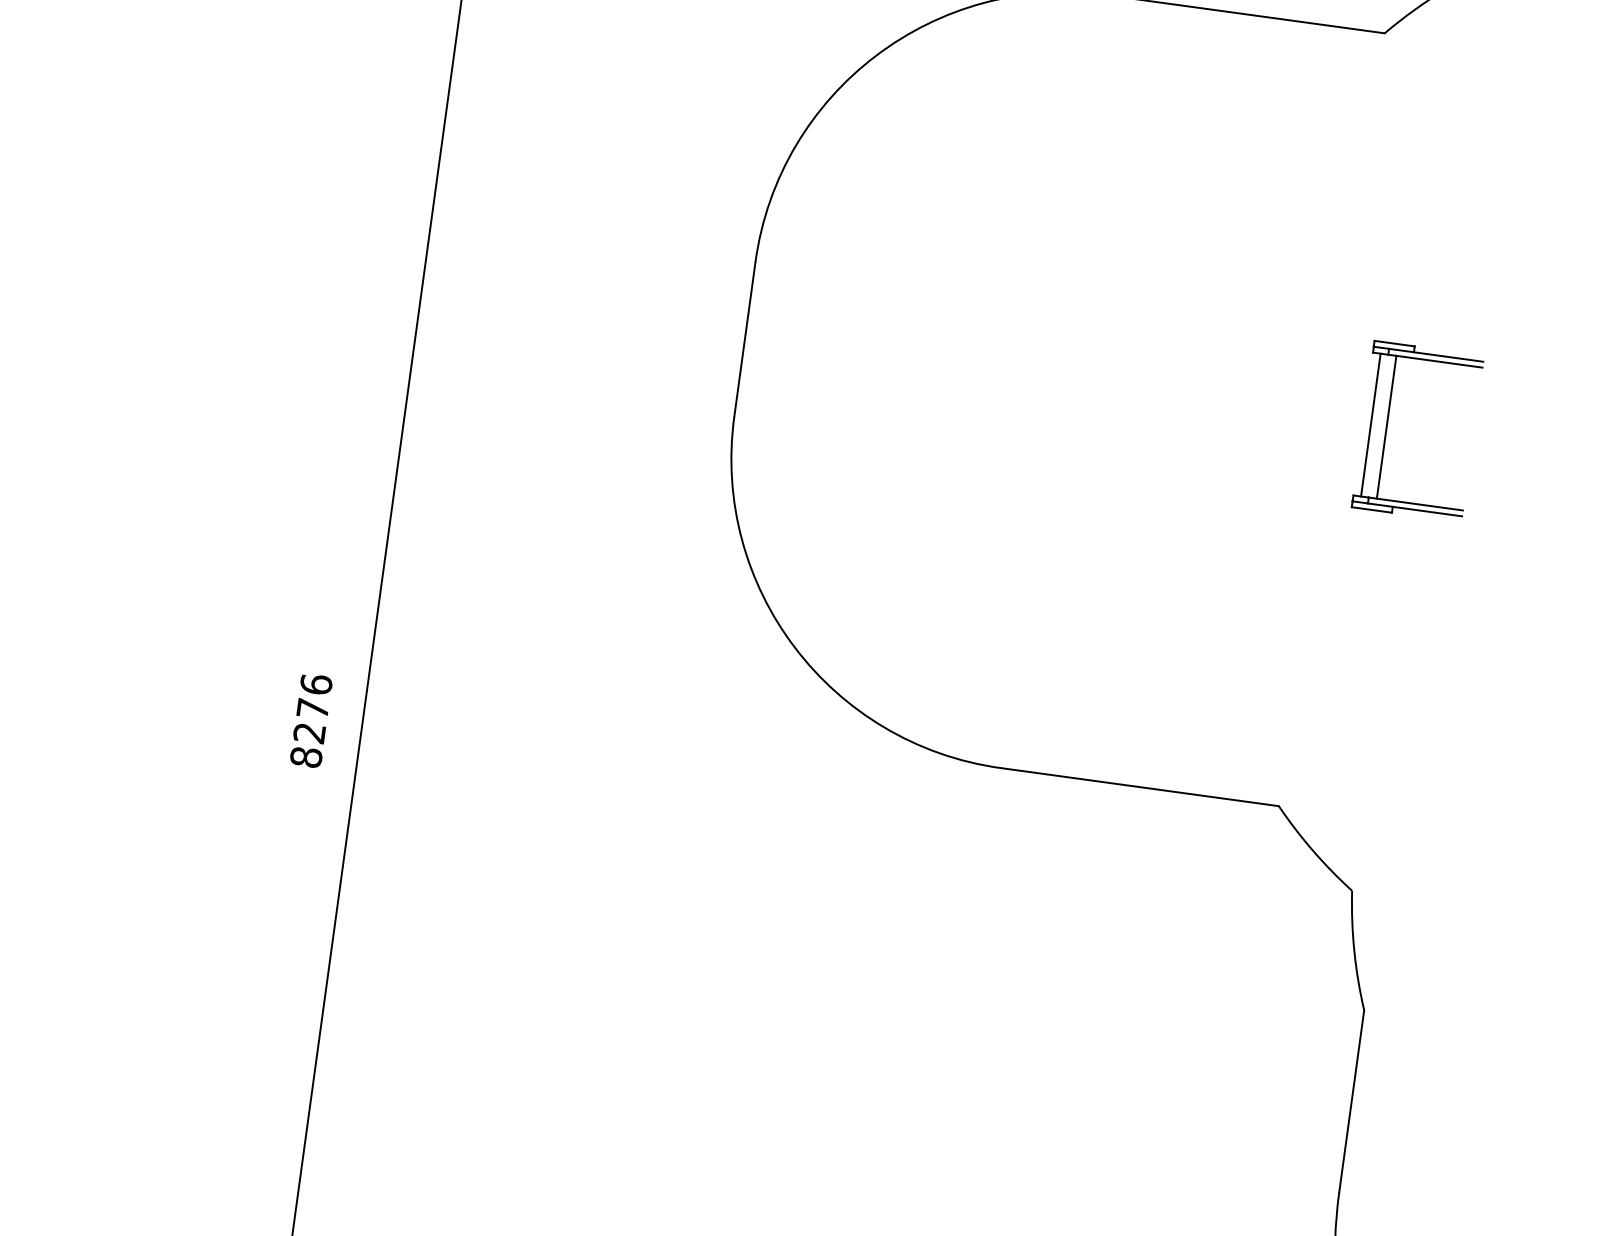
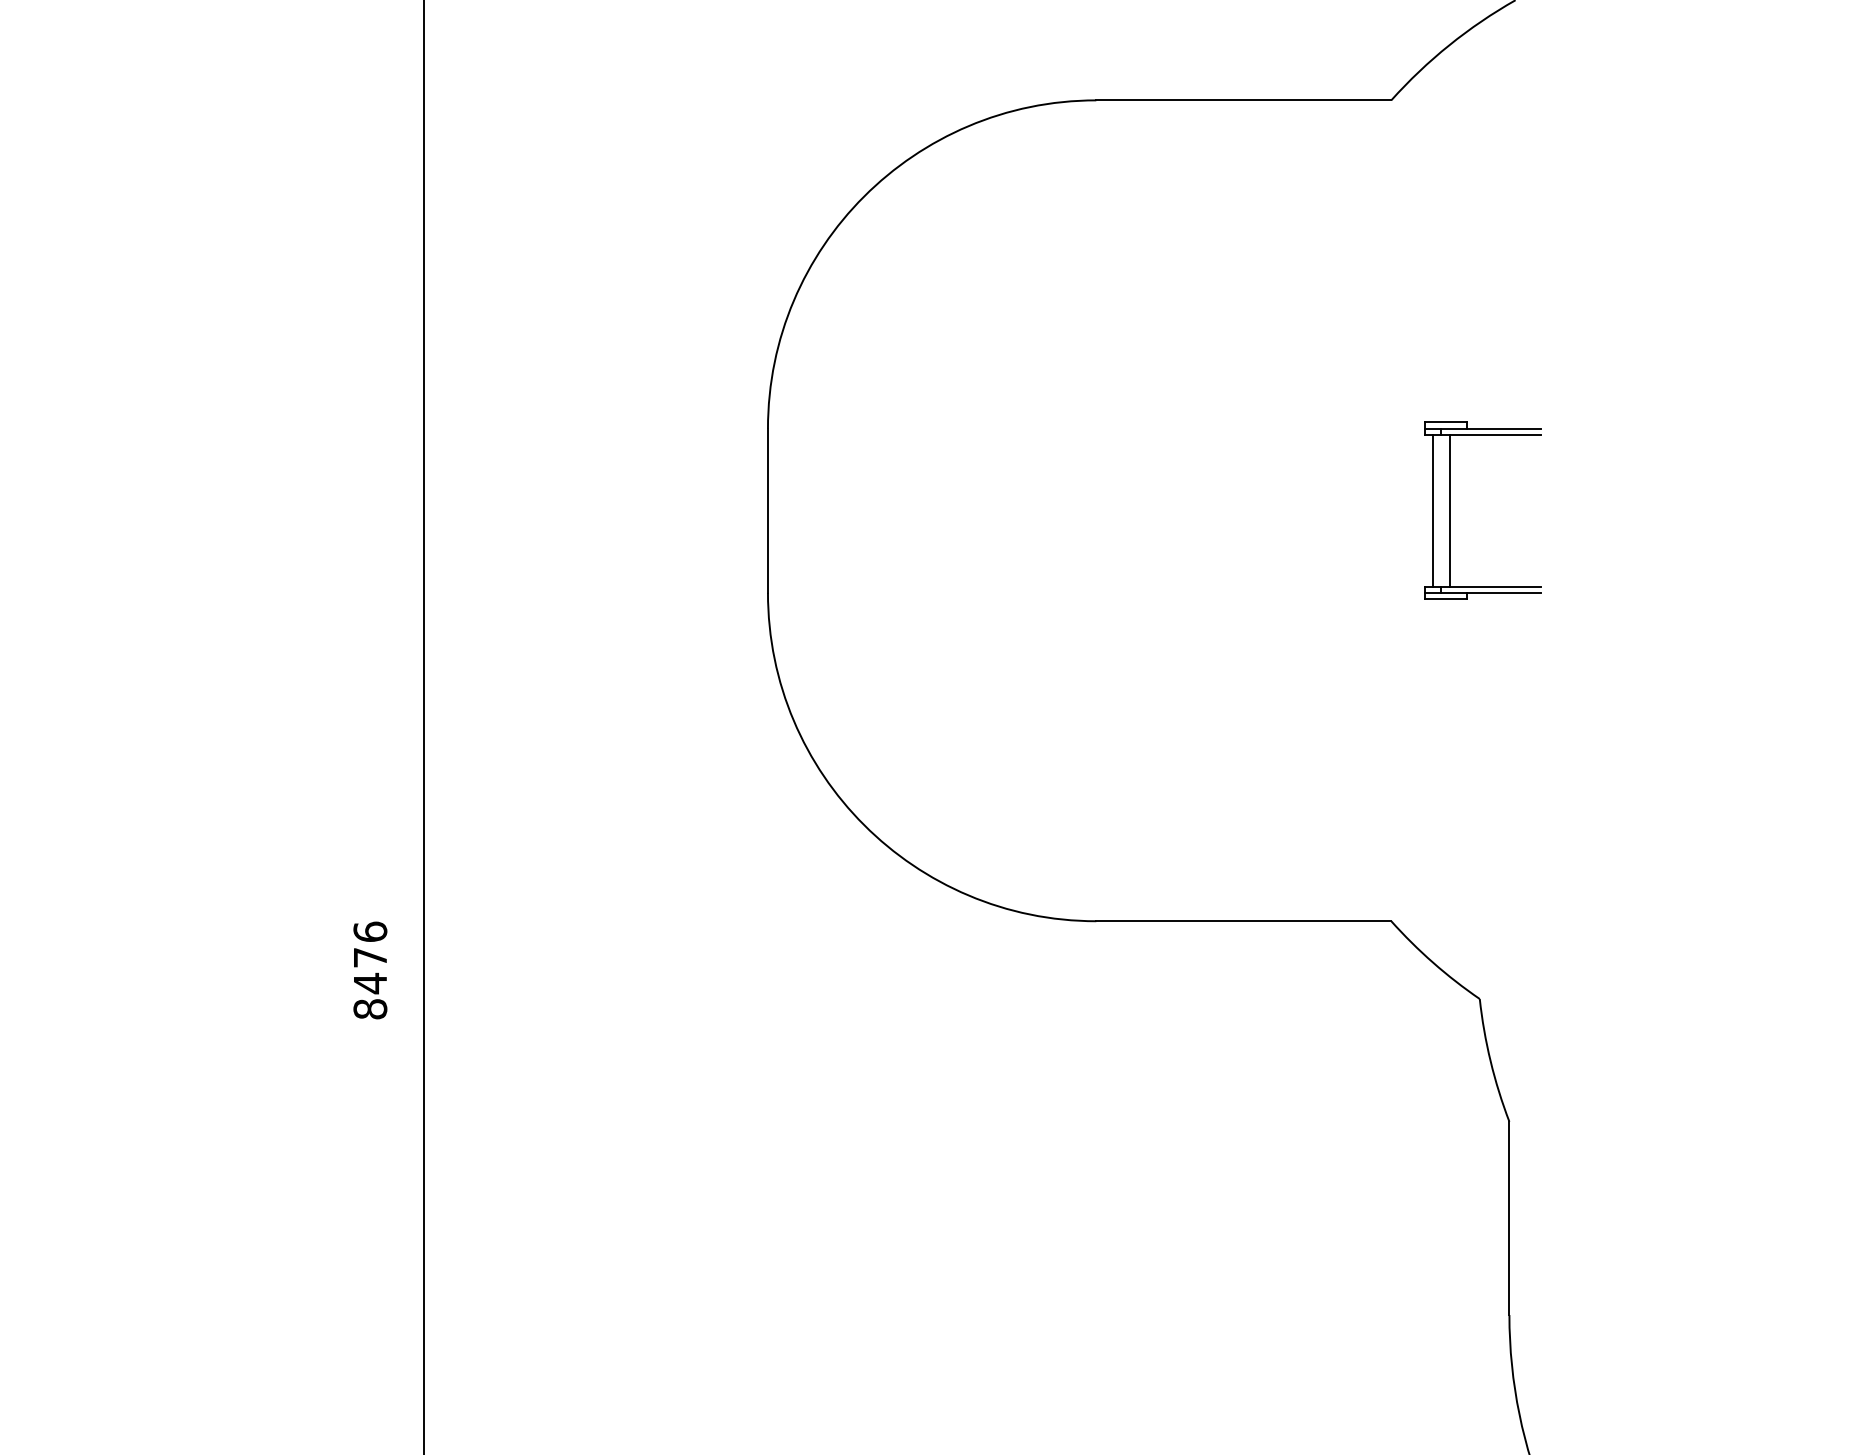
text: (308, 733) -> (369, 983), 8276 -> 8476

